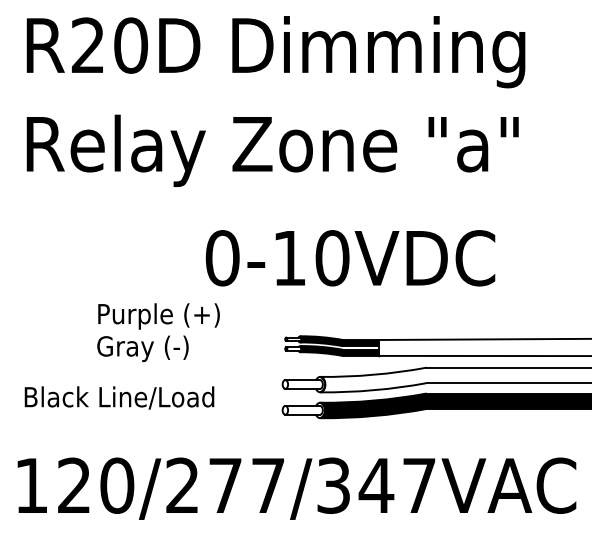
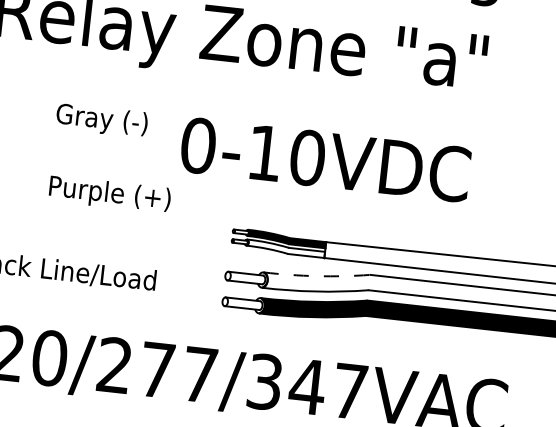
text: (350, 258) -> (325, 160), moved
text: (142, 348) -> (101, 120), moved
fill: (339, 350) -> (285, 248), removed
arc: (373, 374) -> (316, 275), solid -> dashed

